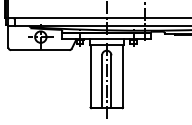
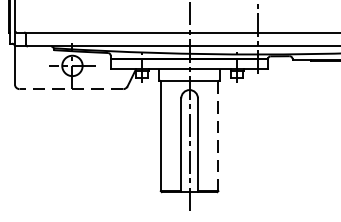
line: (39, 50) -> (70, 89), solid -> dashed
line: (122, 76) -> (217, 135), solid -> dashed

